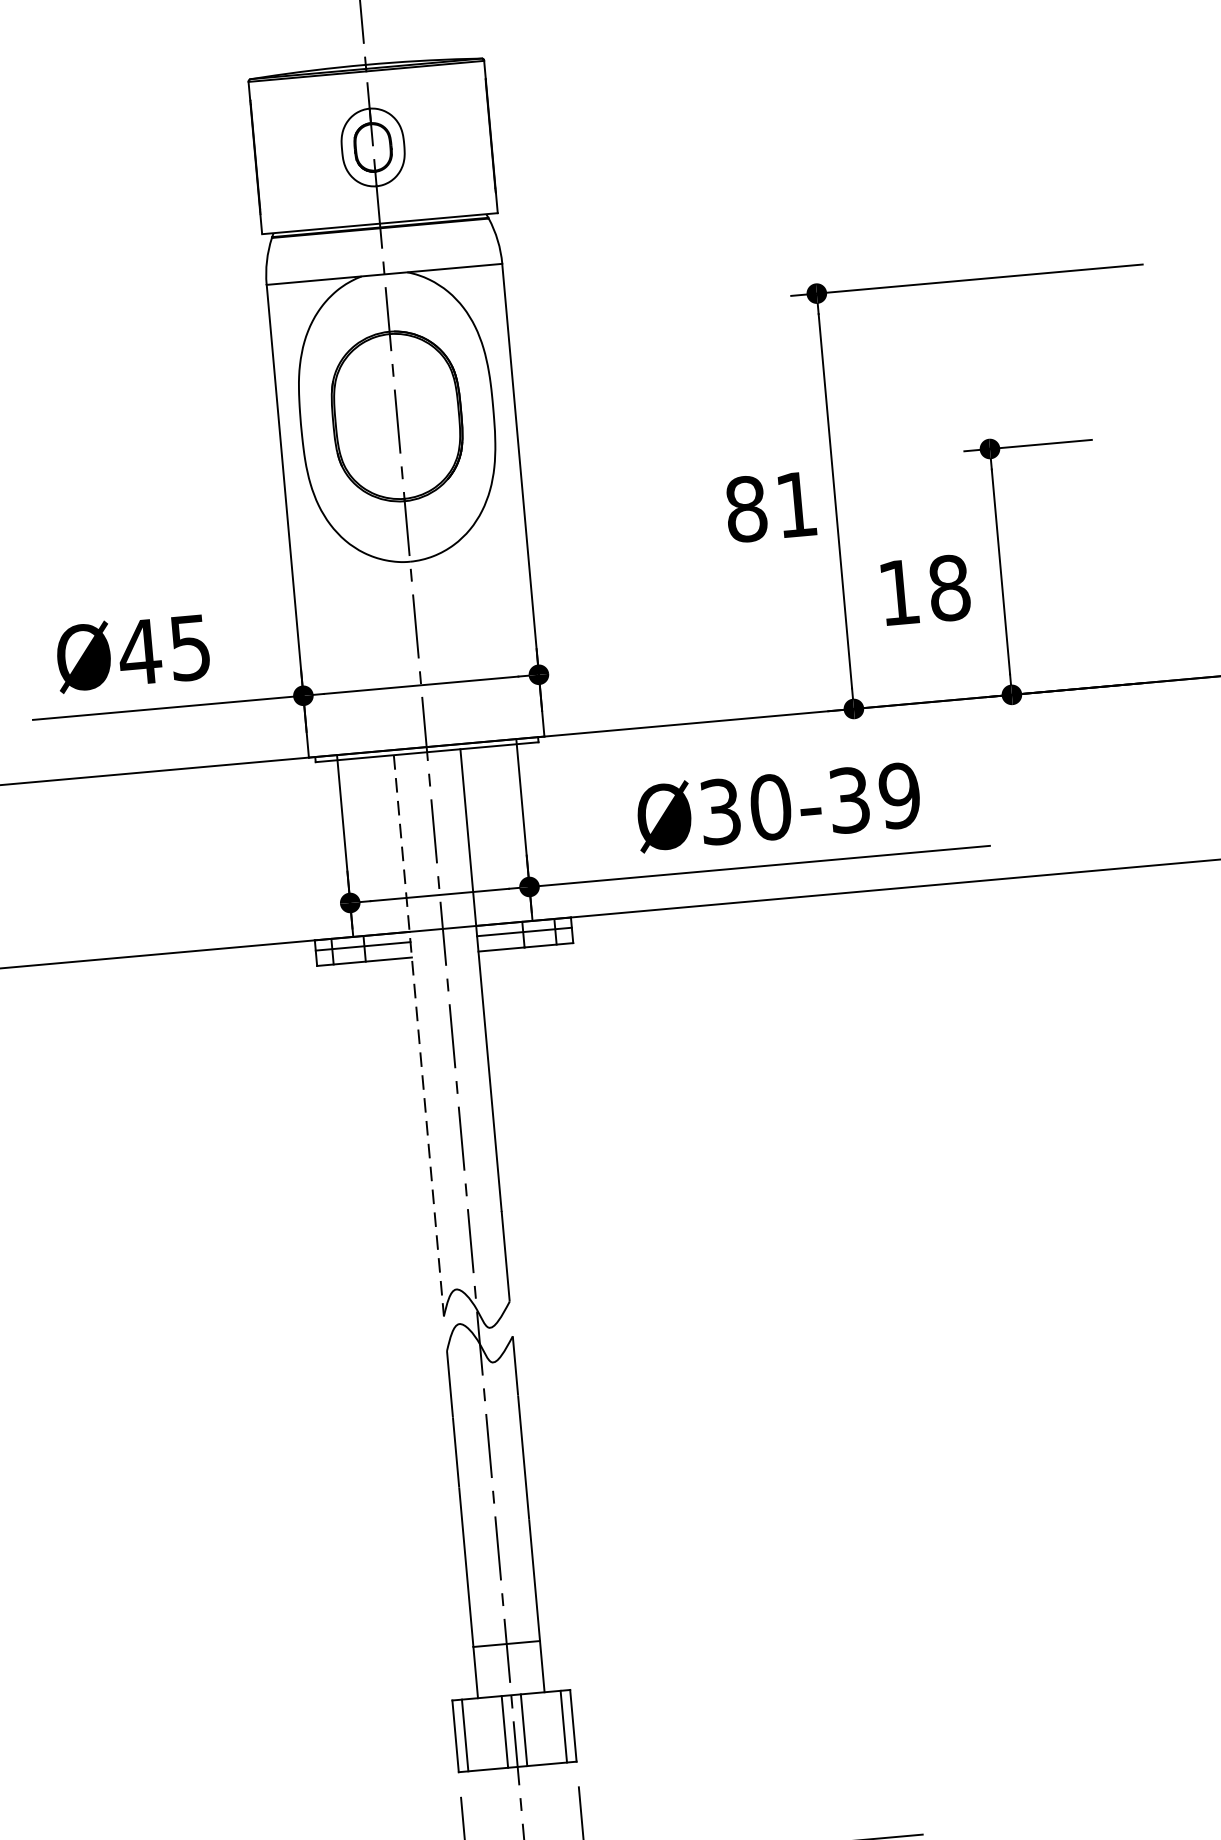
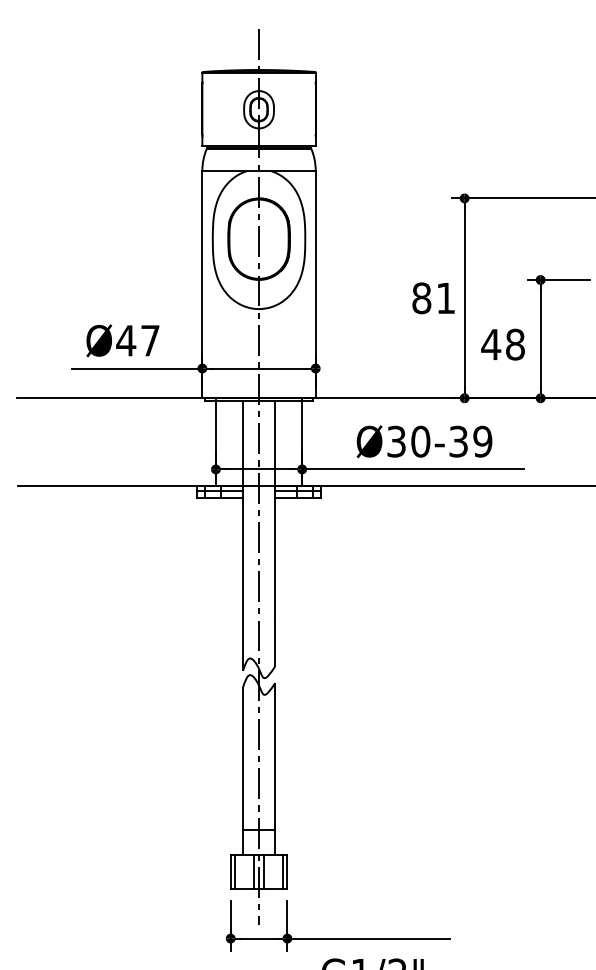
text: (899, 592) -> (491, 344), 18 -> 48
text: (190, 647) -> (150, 340), Ø45 -> Ø47
line: (419, 1028) -> (243, 532), dashed -> solid

